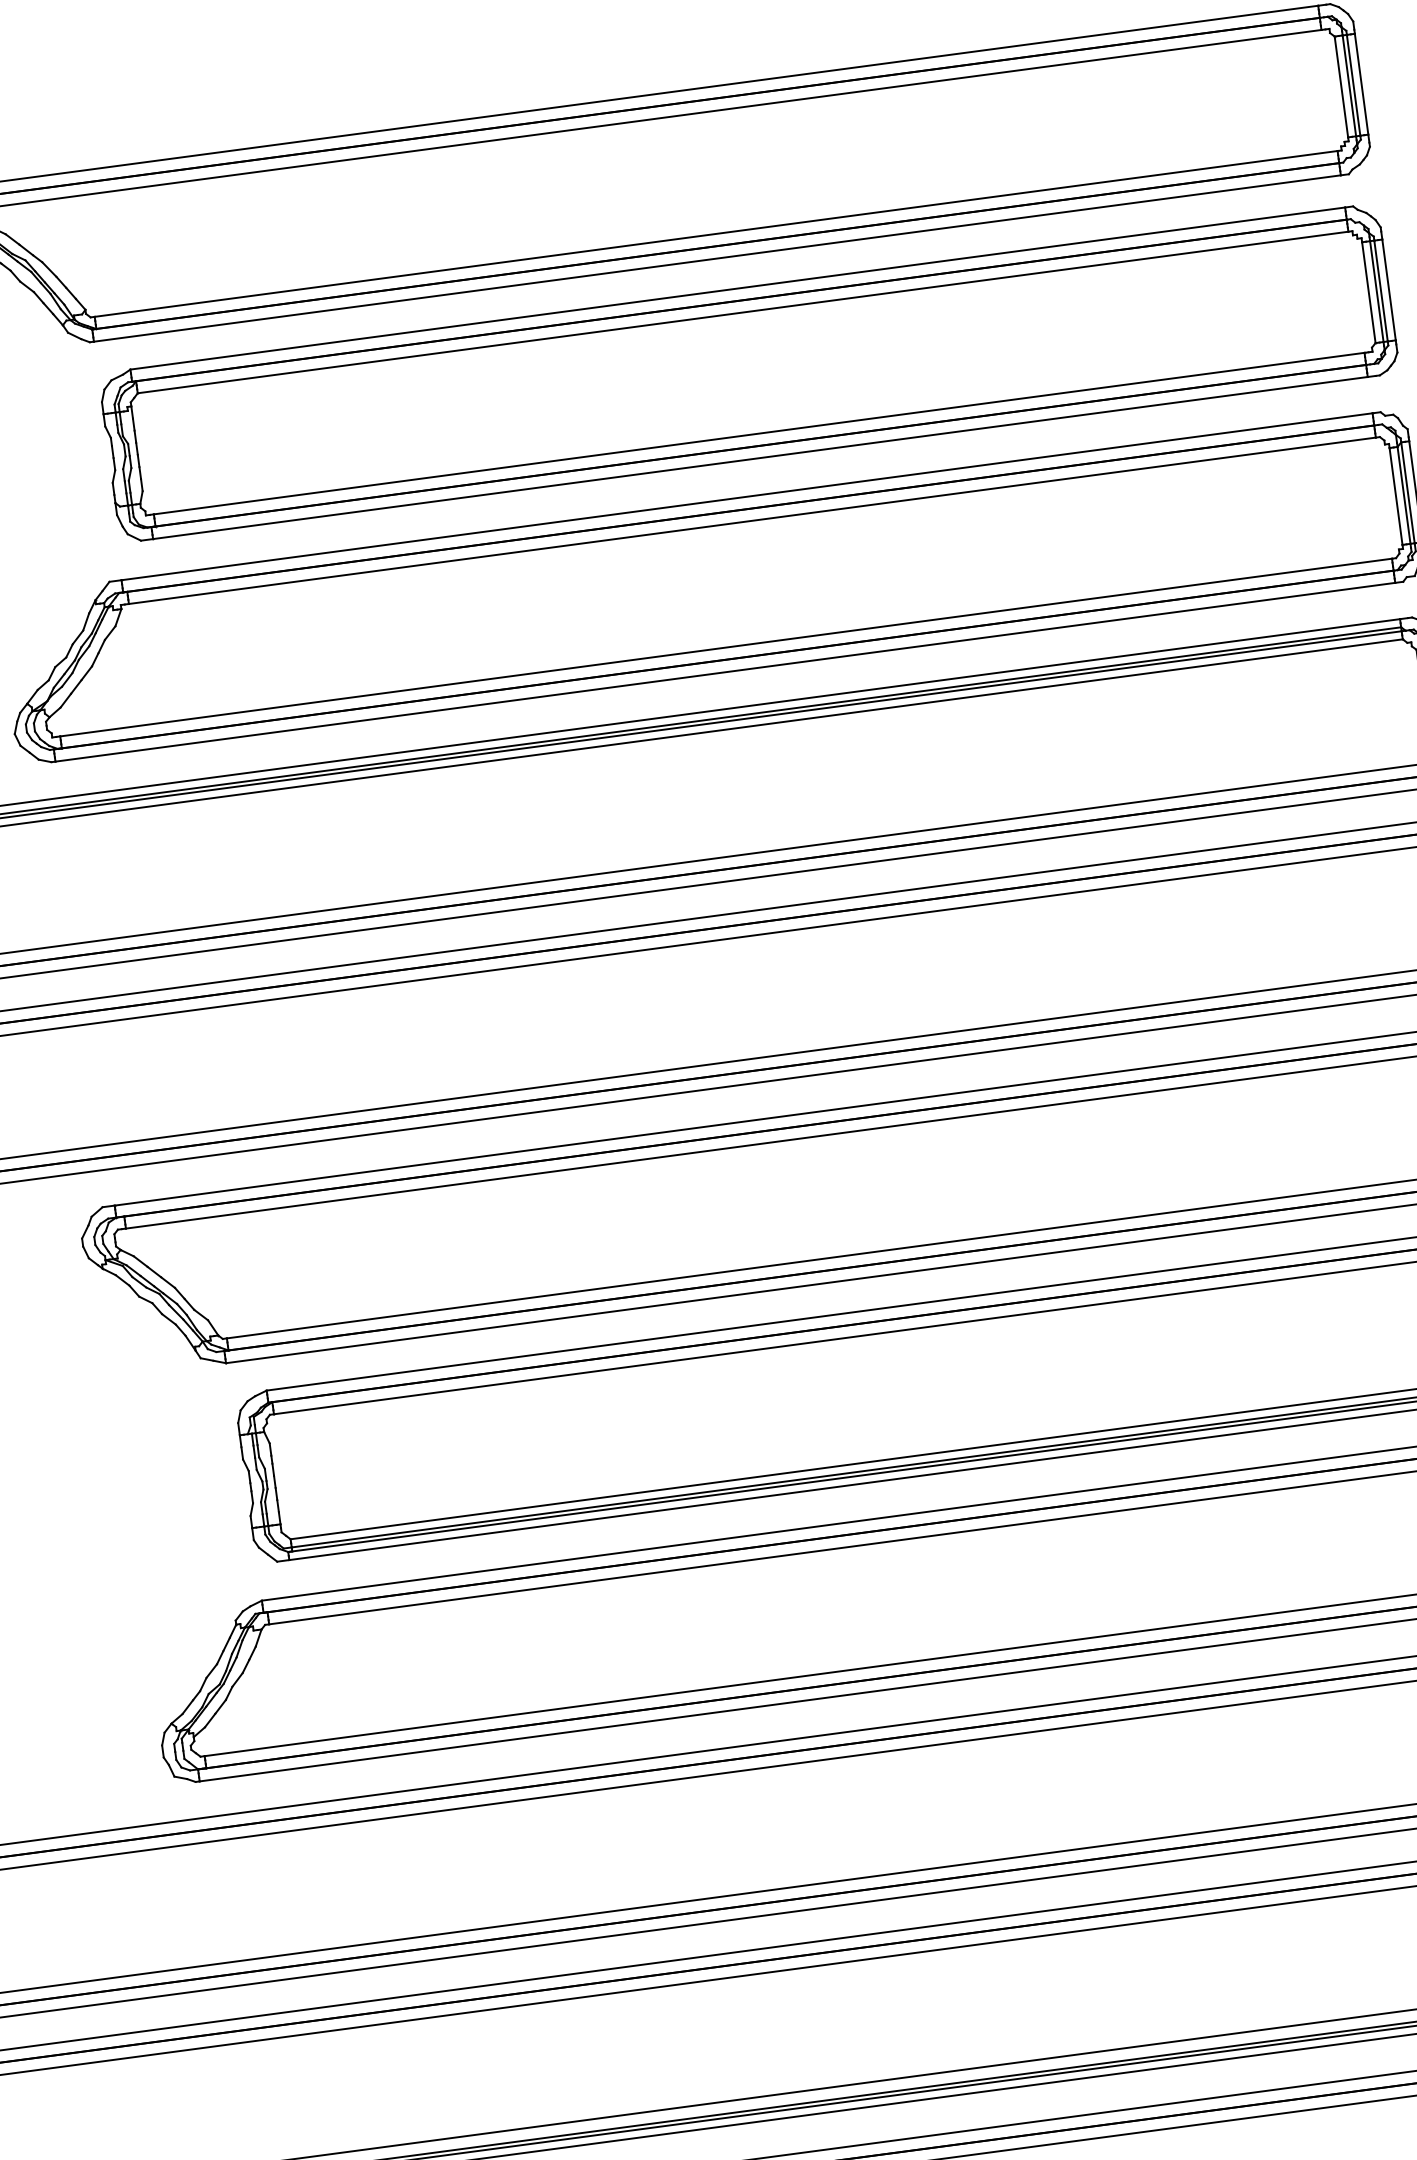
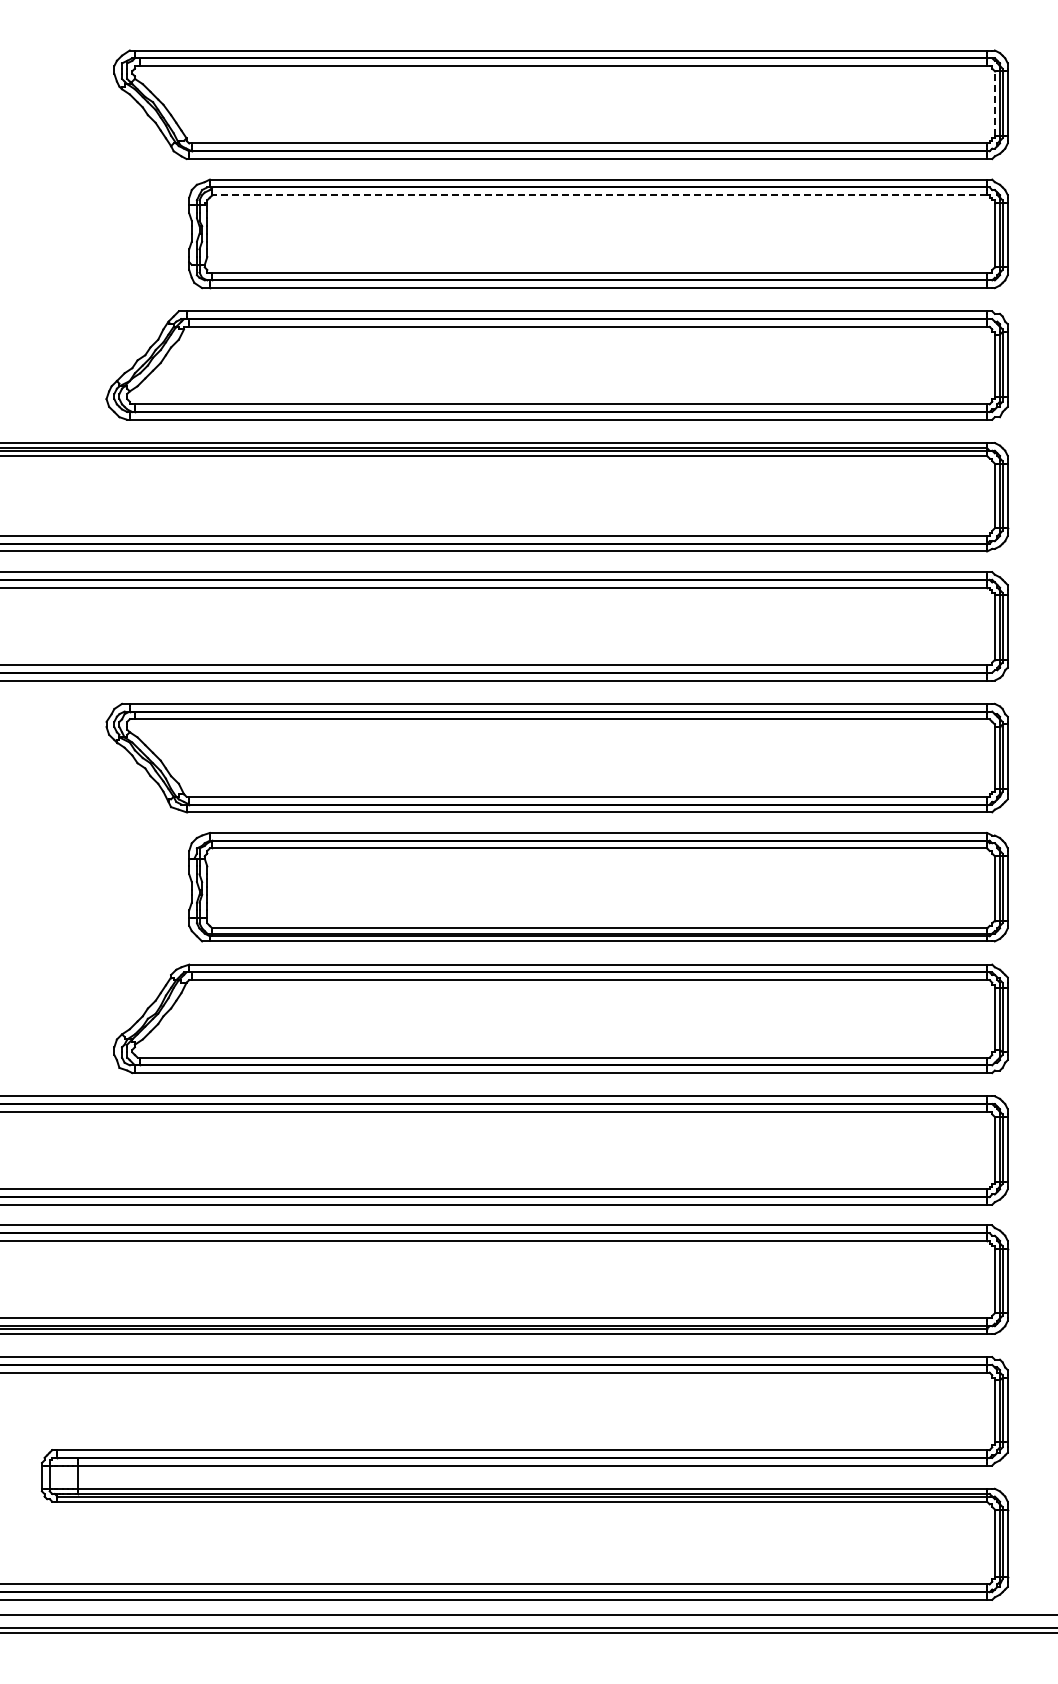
line: (1340, 87) -> (994, 103), solid -> dashed
line: (742, 313) -> (599, 195), solid -> dashed

